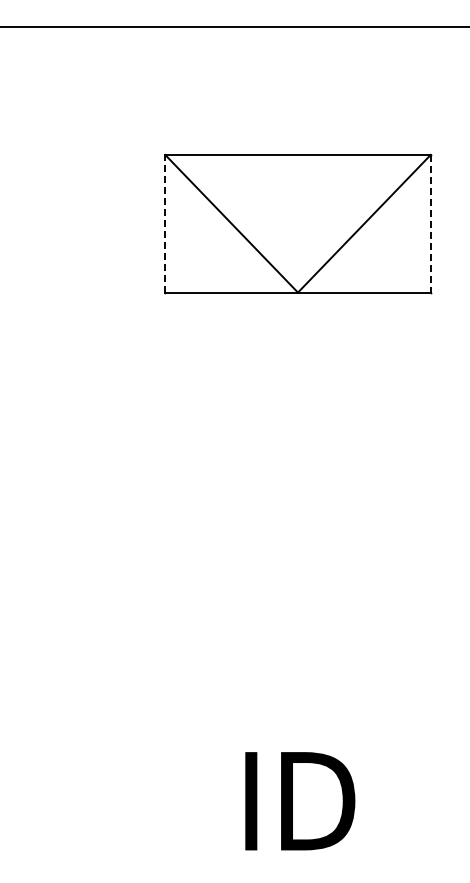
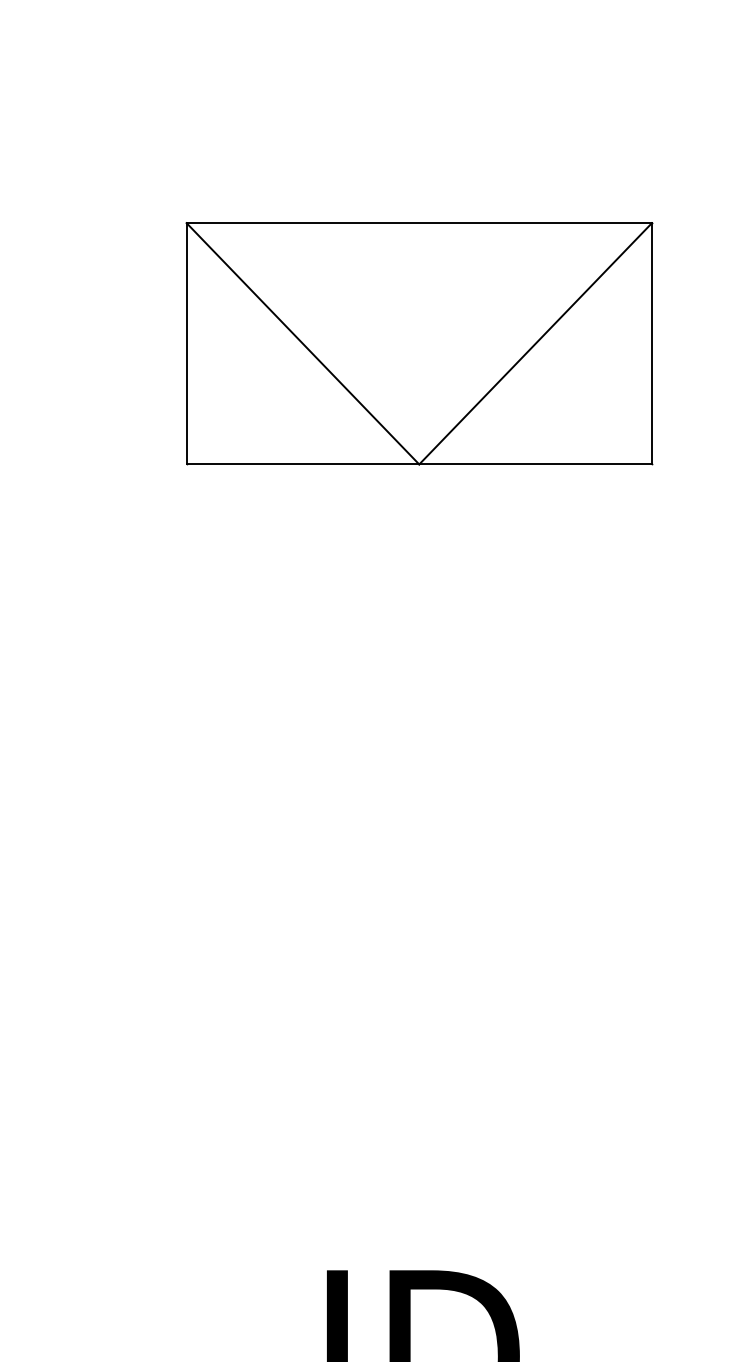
line: (165, 223) -> (186, 343), dashed -> solid
line: (430, 223) -> (651, 343), dashed -> solid

